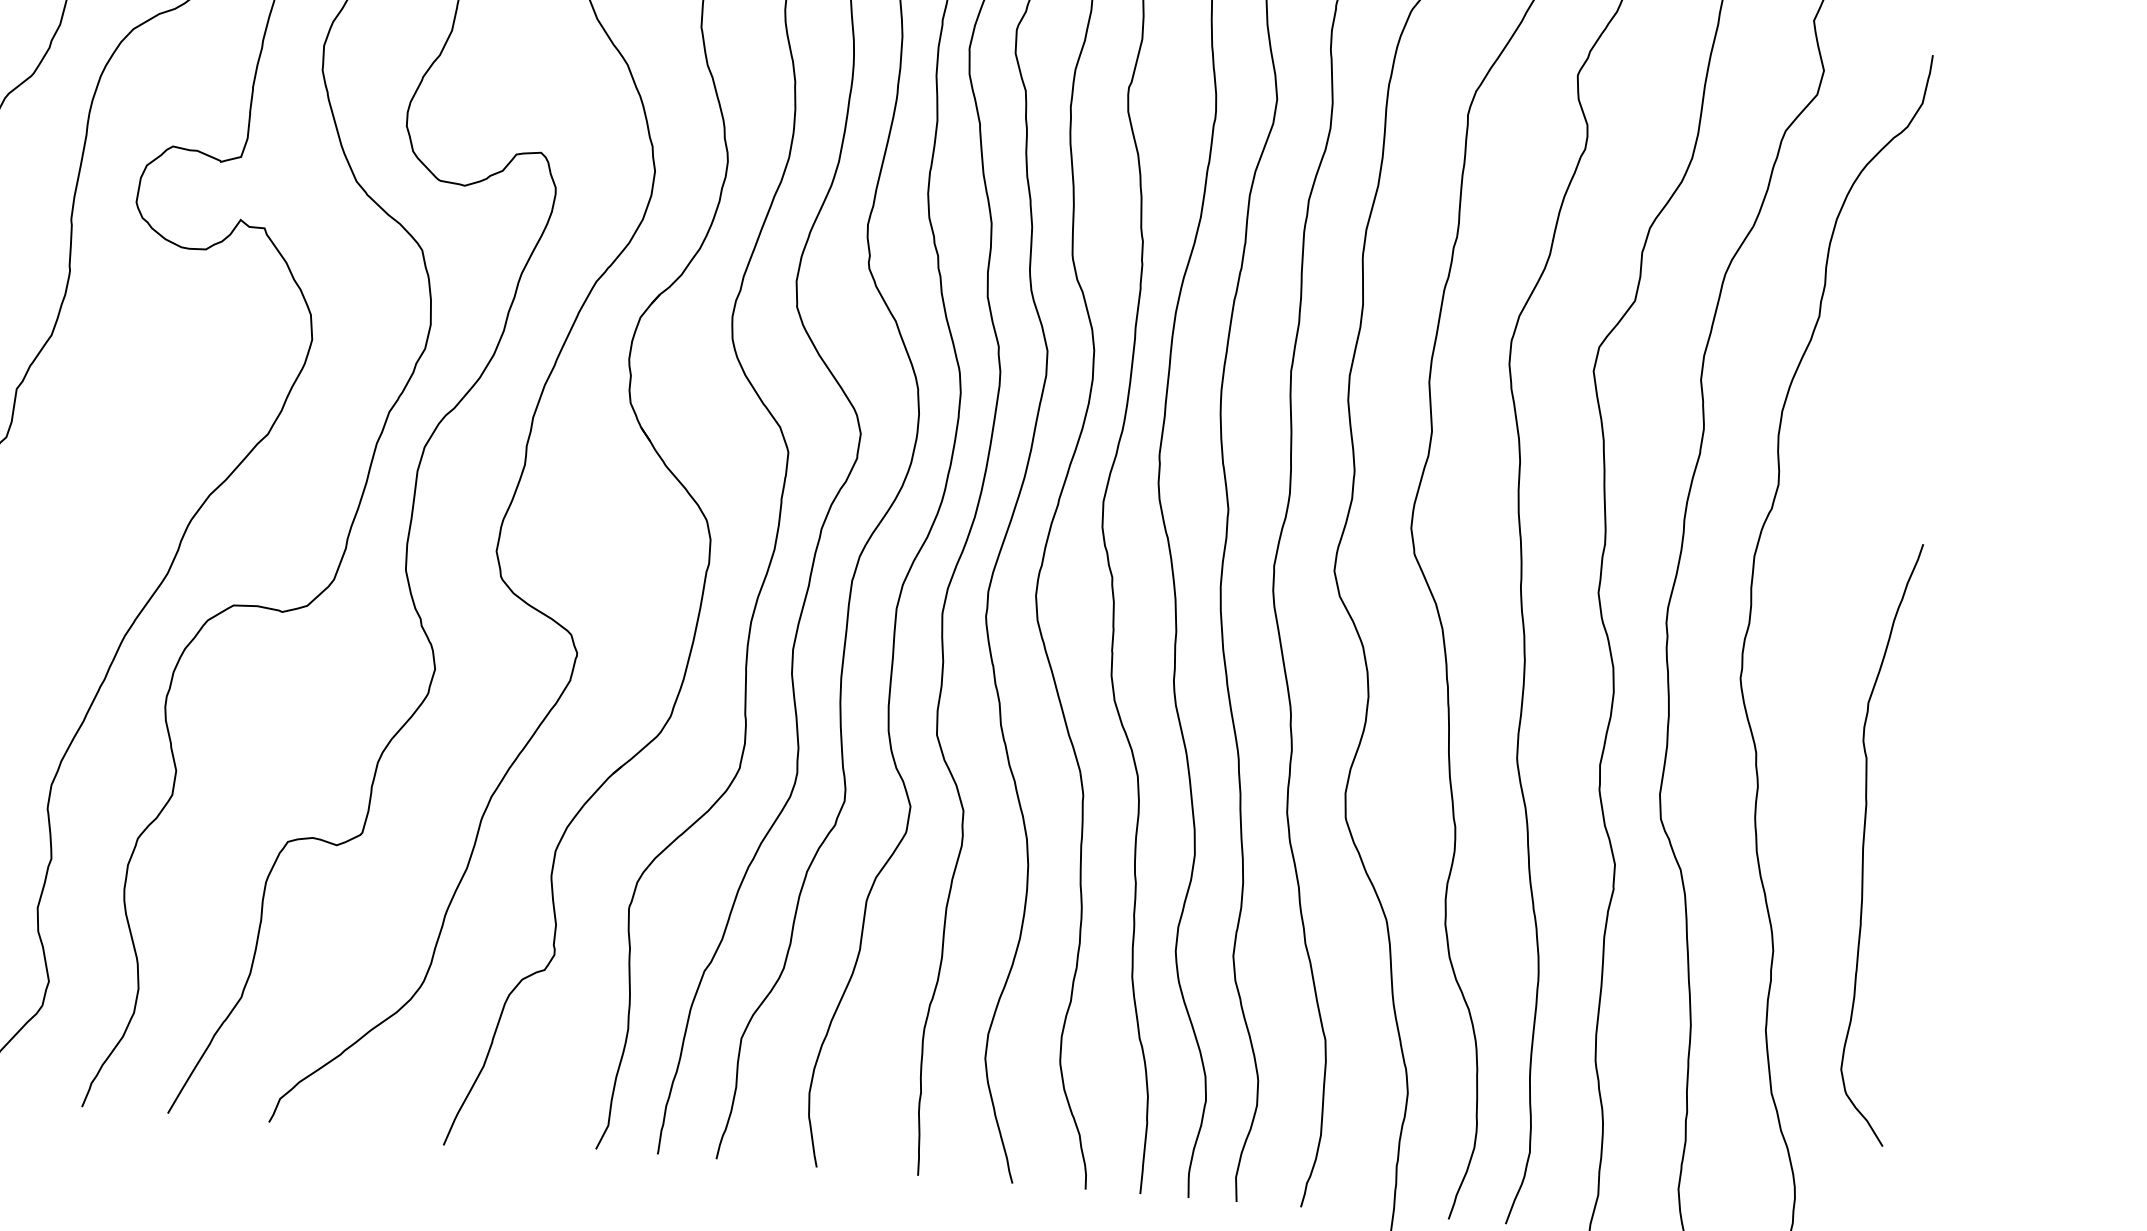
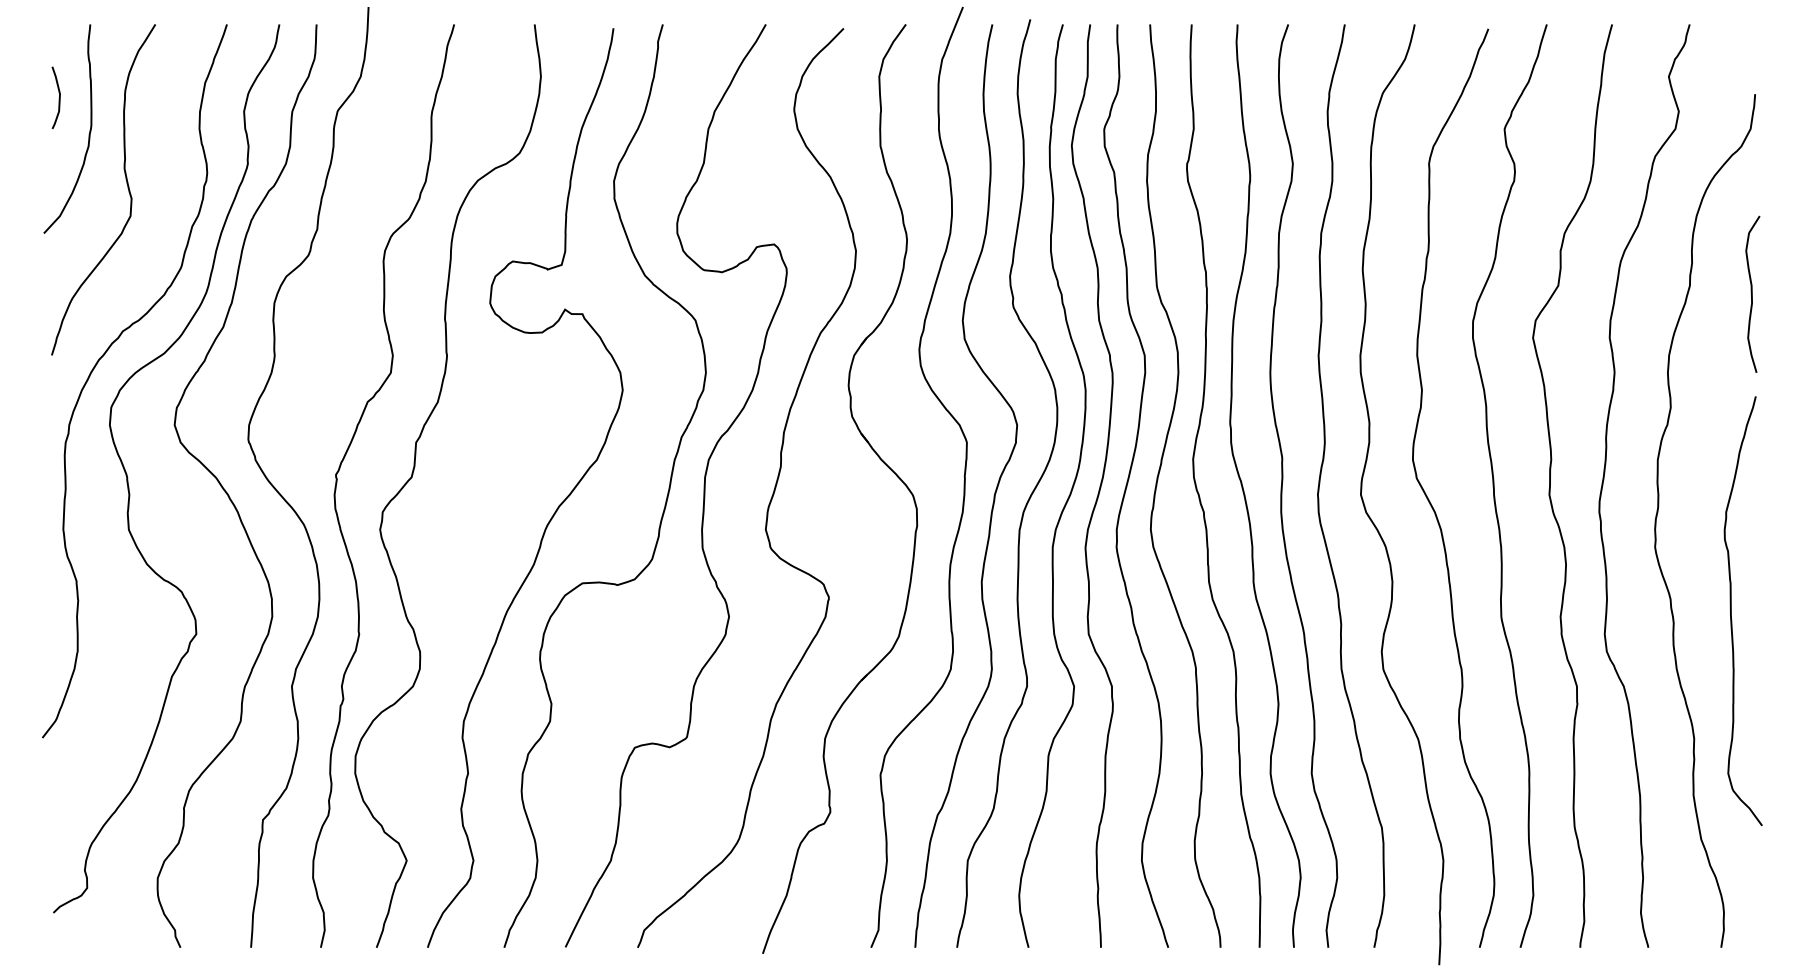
curve: (1906, 334) -> (1752, 293), added
curve: (1864, 842) -> (1731, 611), moved

